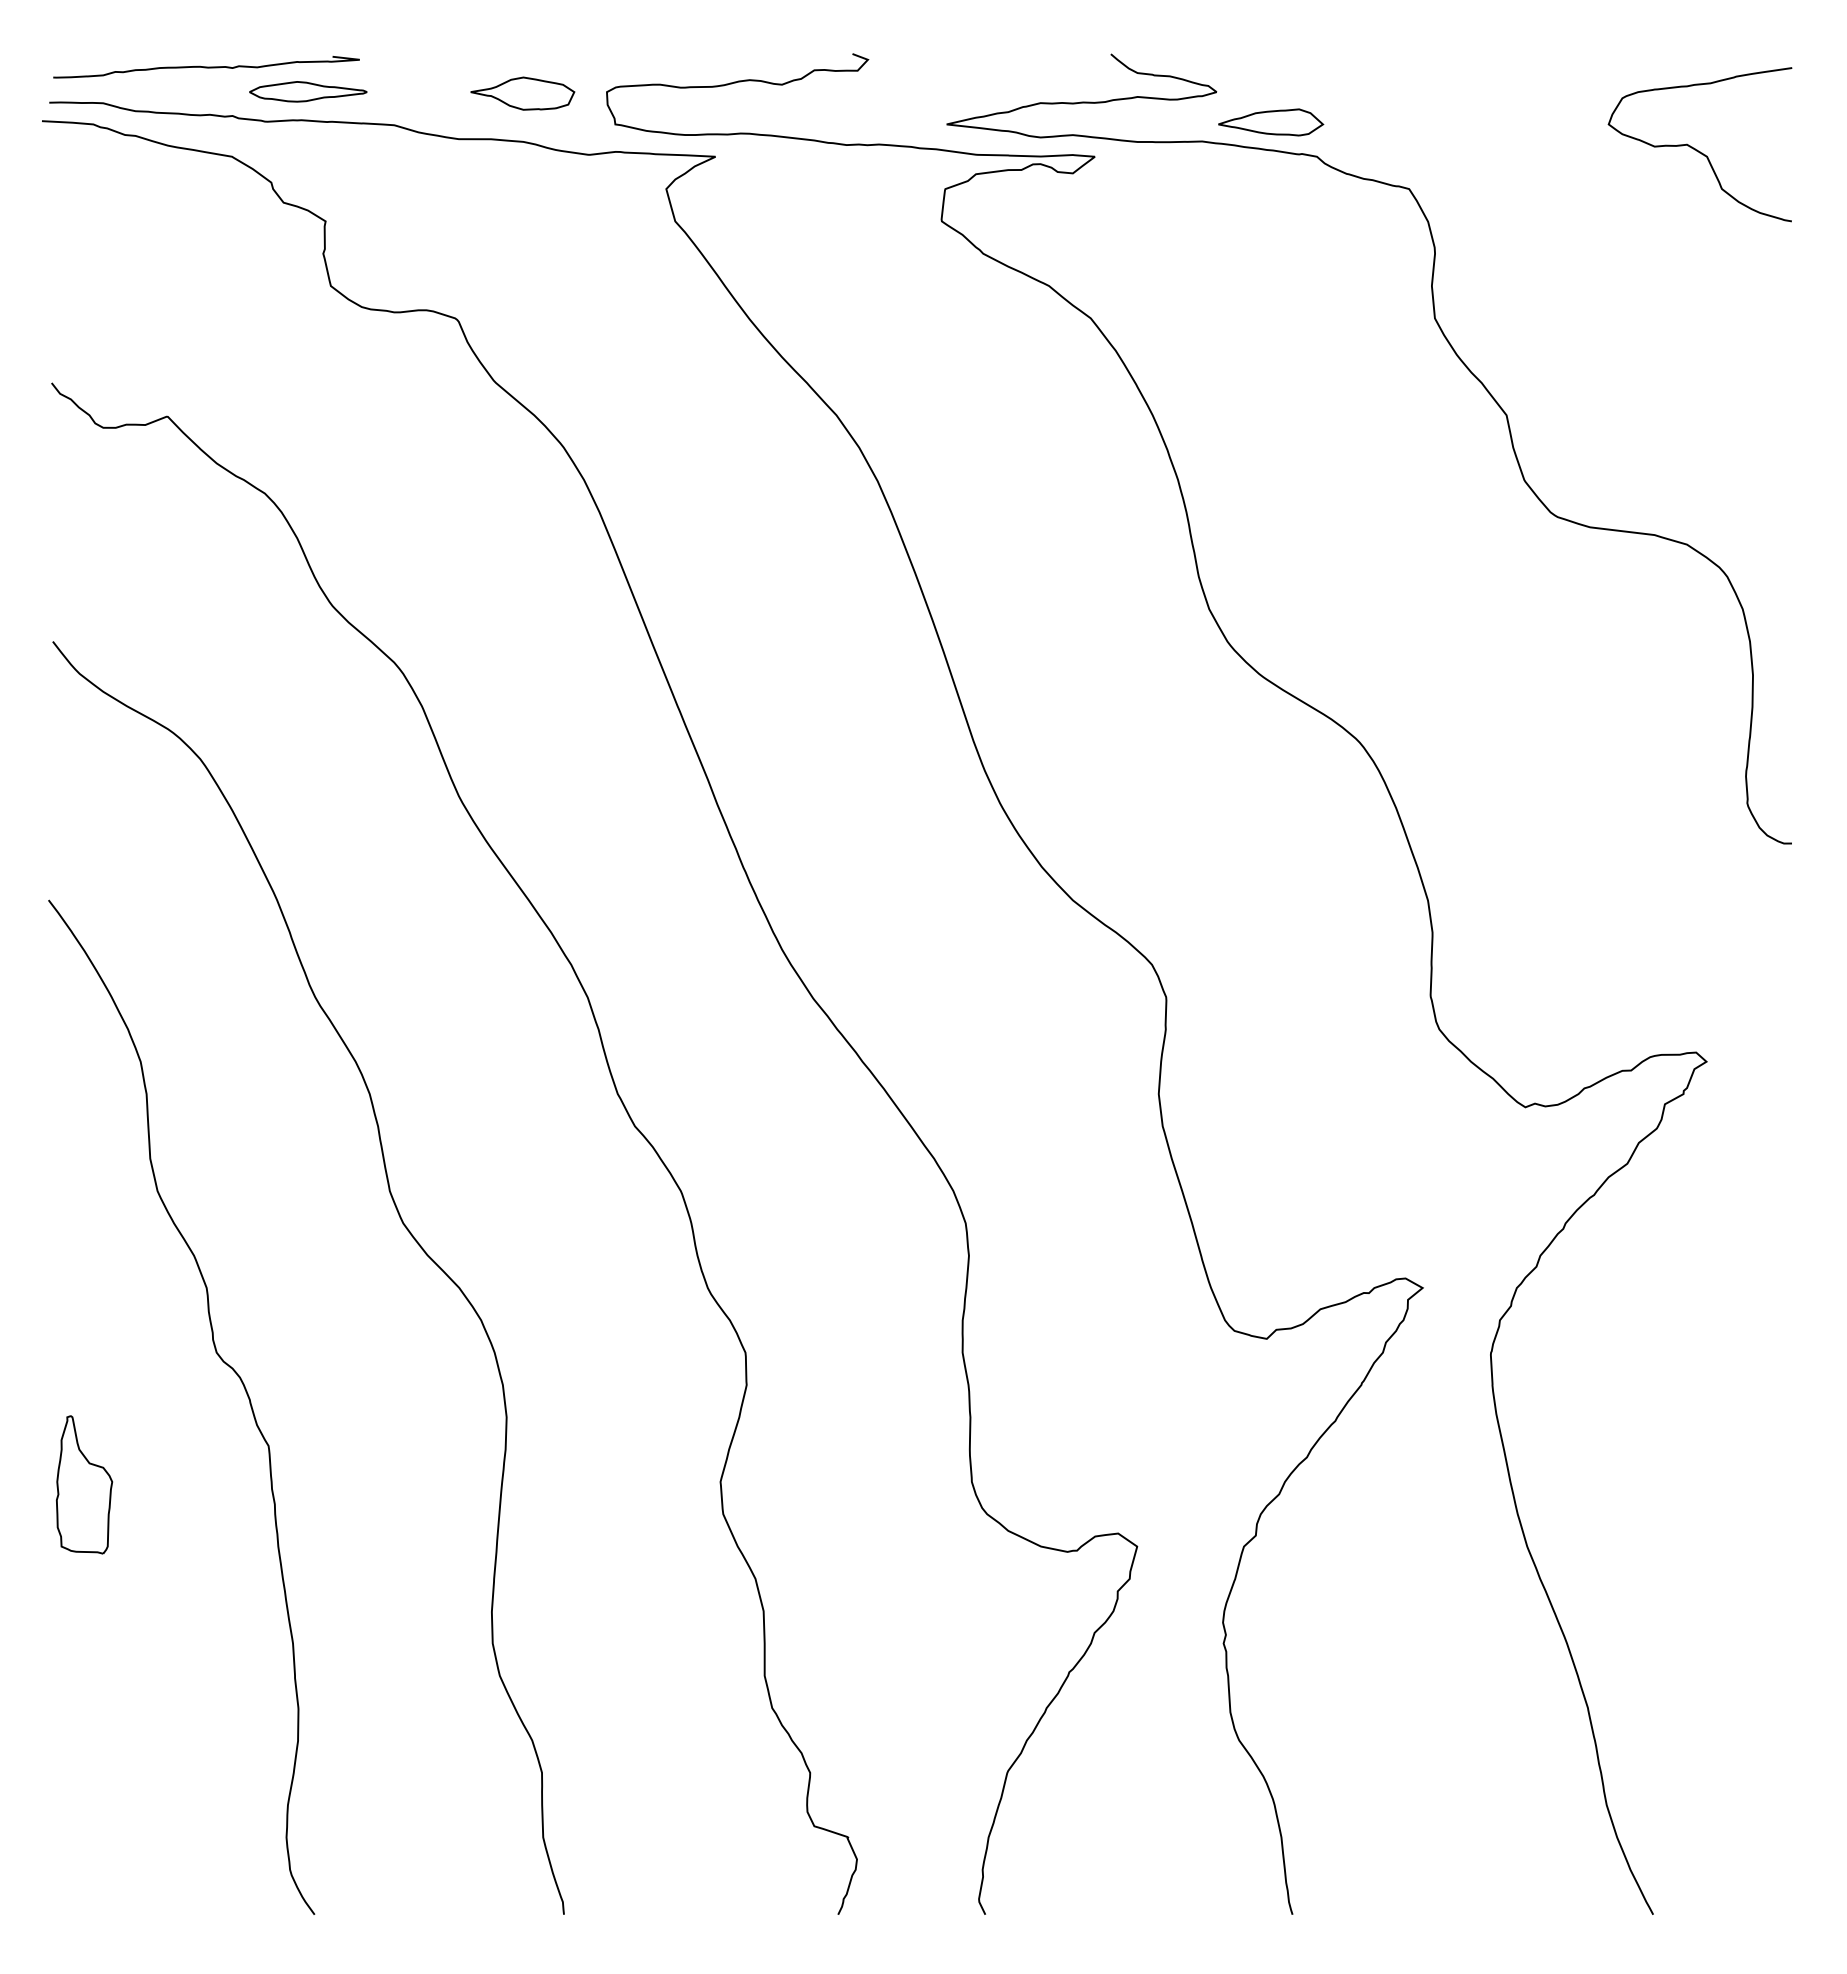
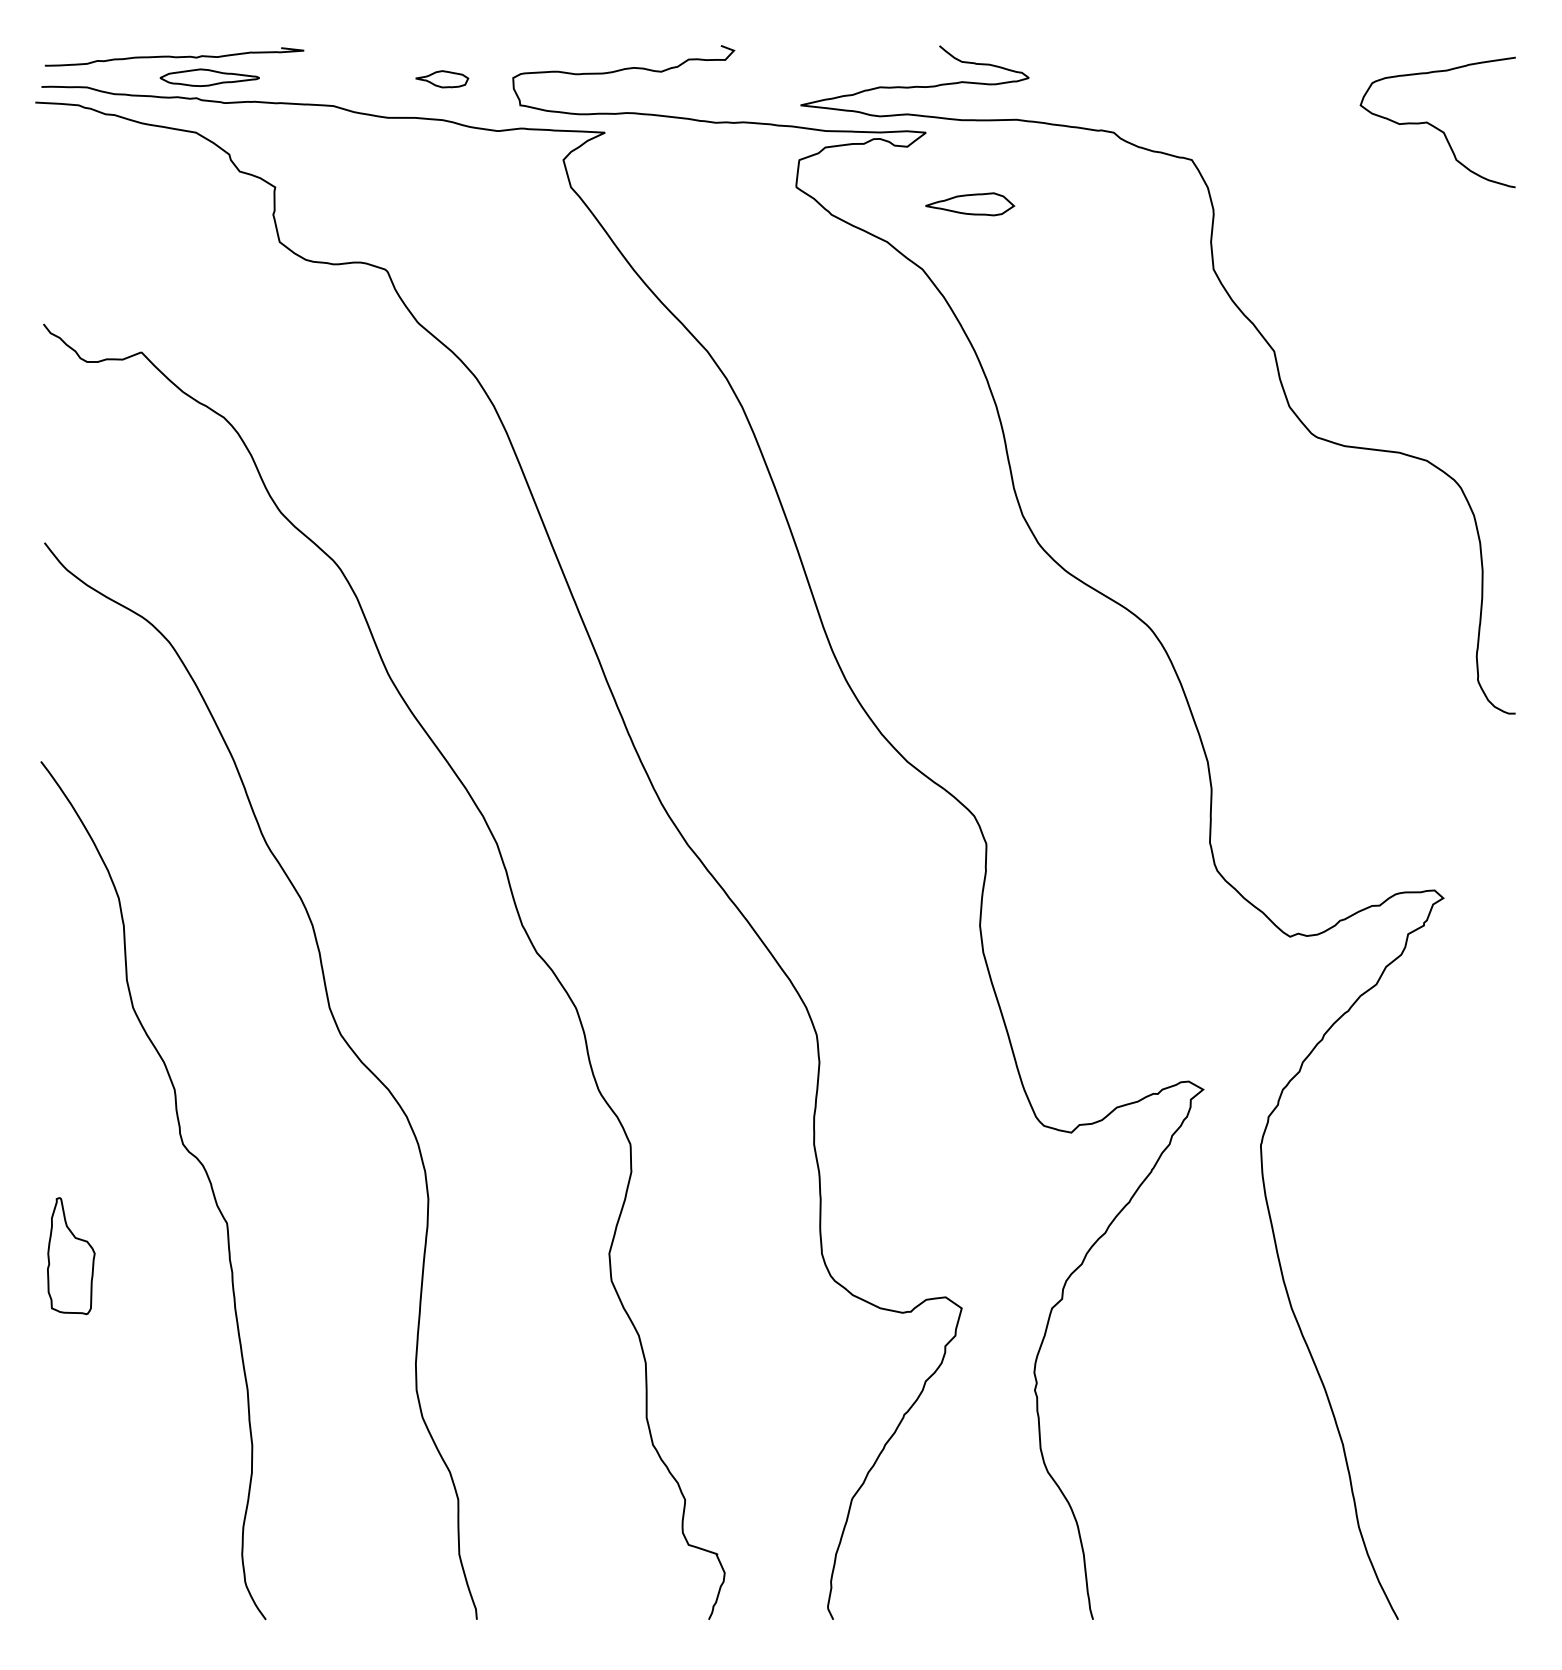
part: (308, 91) -> (210, 77), moved
part: (522, 93) -> (441, 79), size x0.6
part: (1271, 122) -> (970, 204), moved

